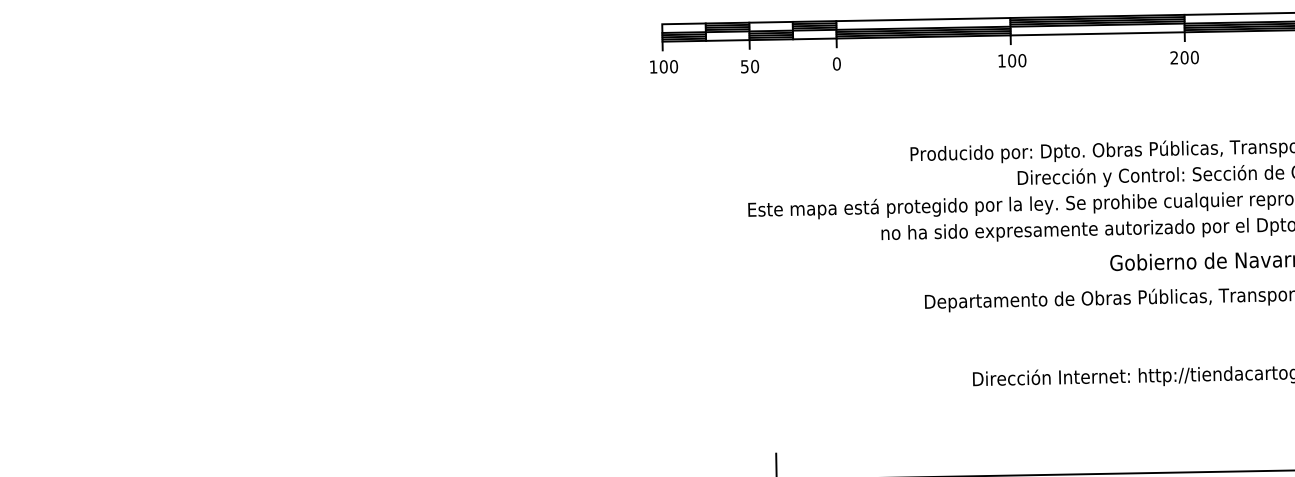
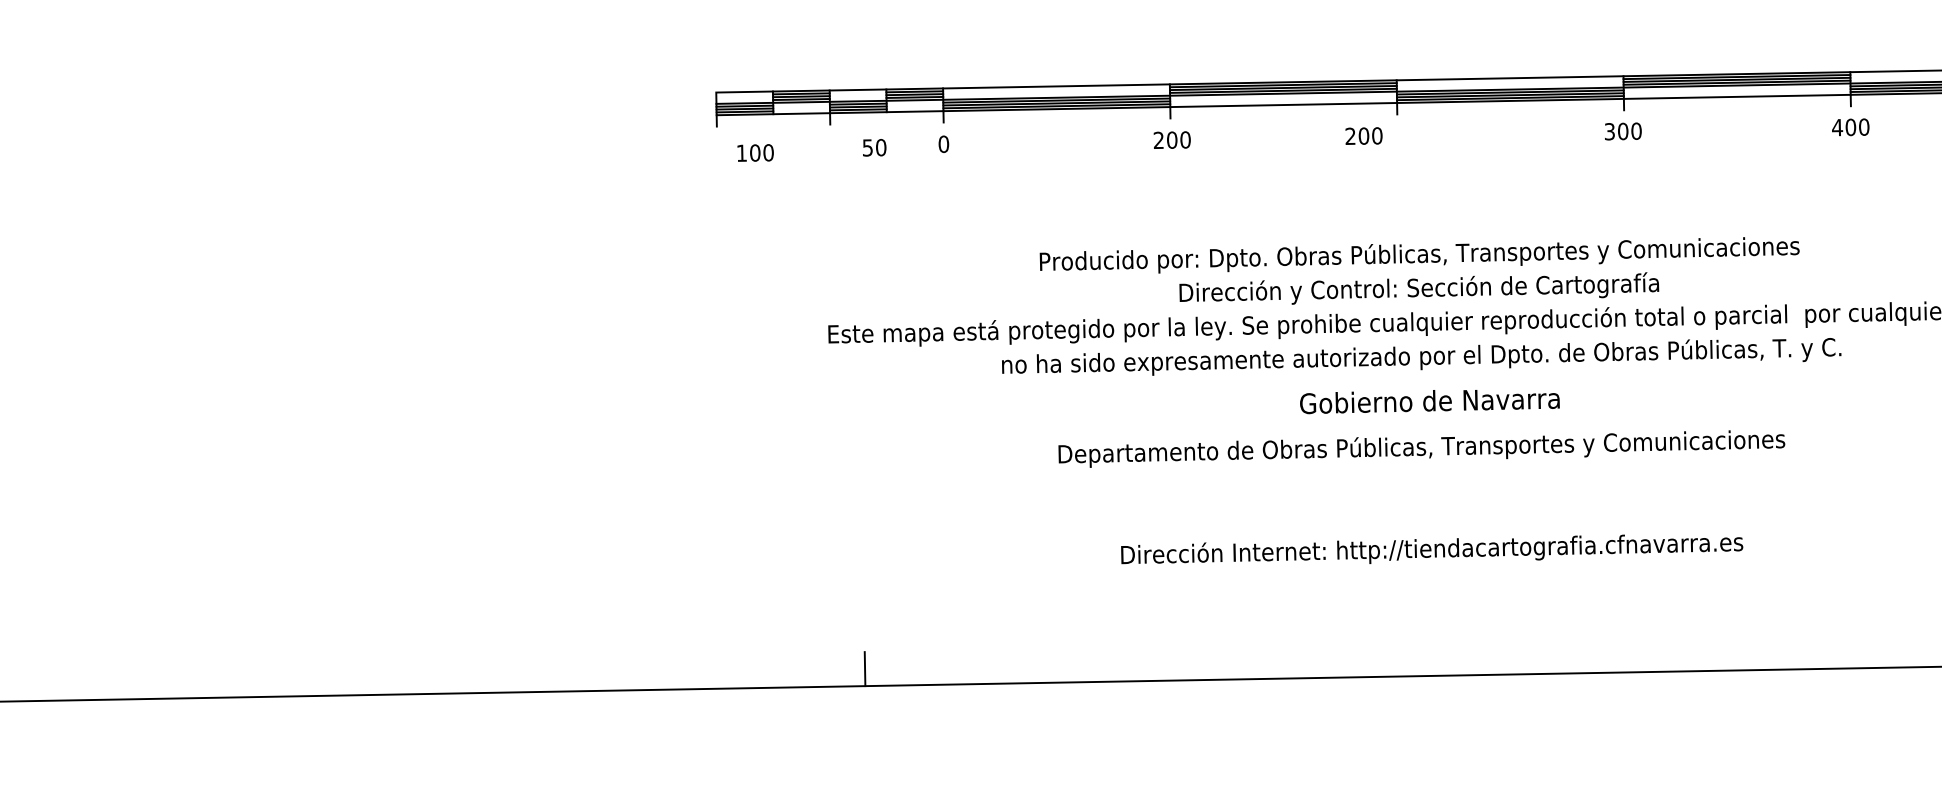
text: (1184, 57) -> (1363, 135), moved
text: (1001, 60) -> (1158, 139), 100 -> 200
text: (663, 66) -> (755, 152), moved
text: (749, 66) -> (874, 147), moved

